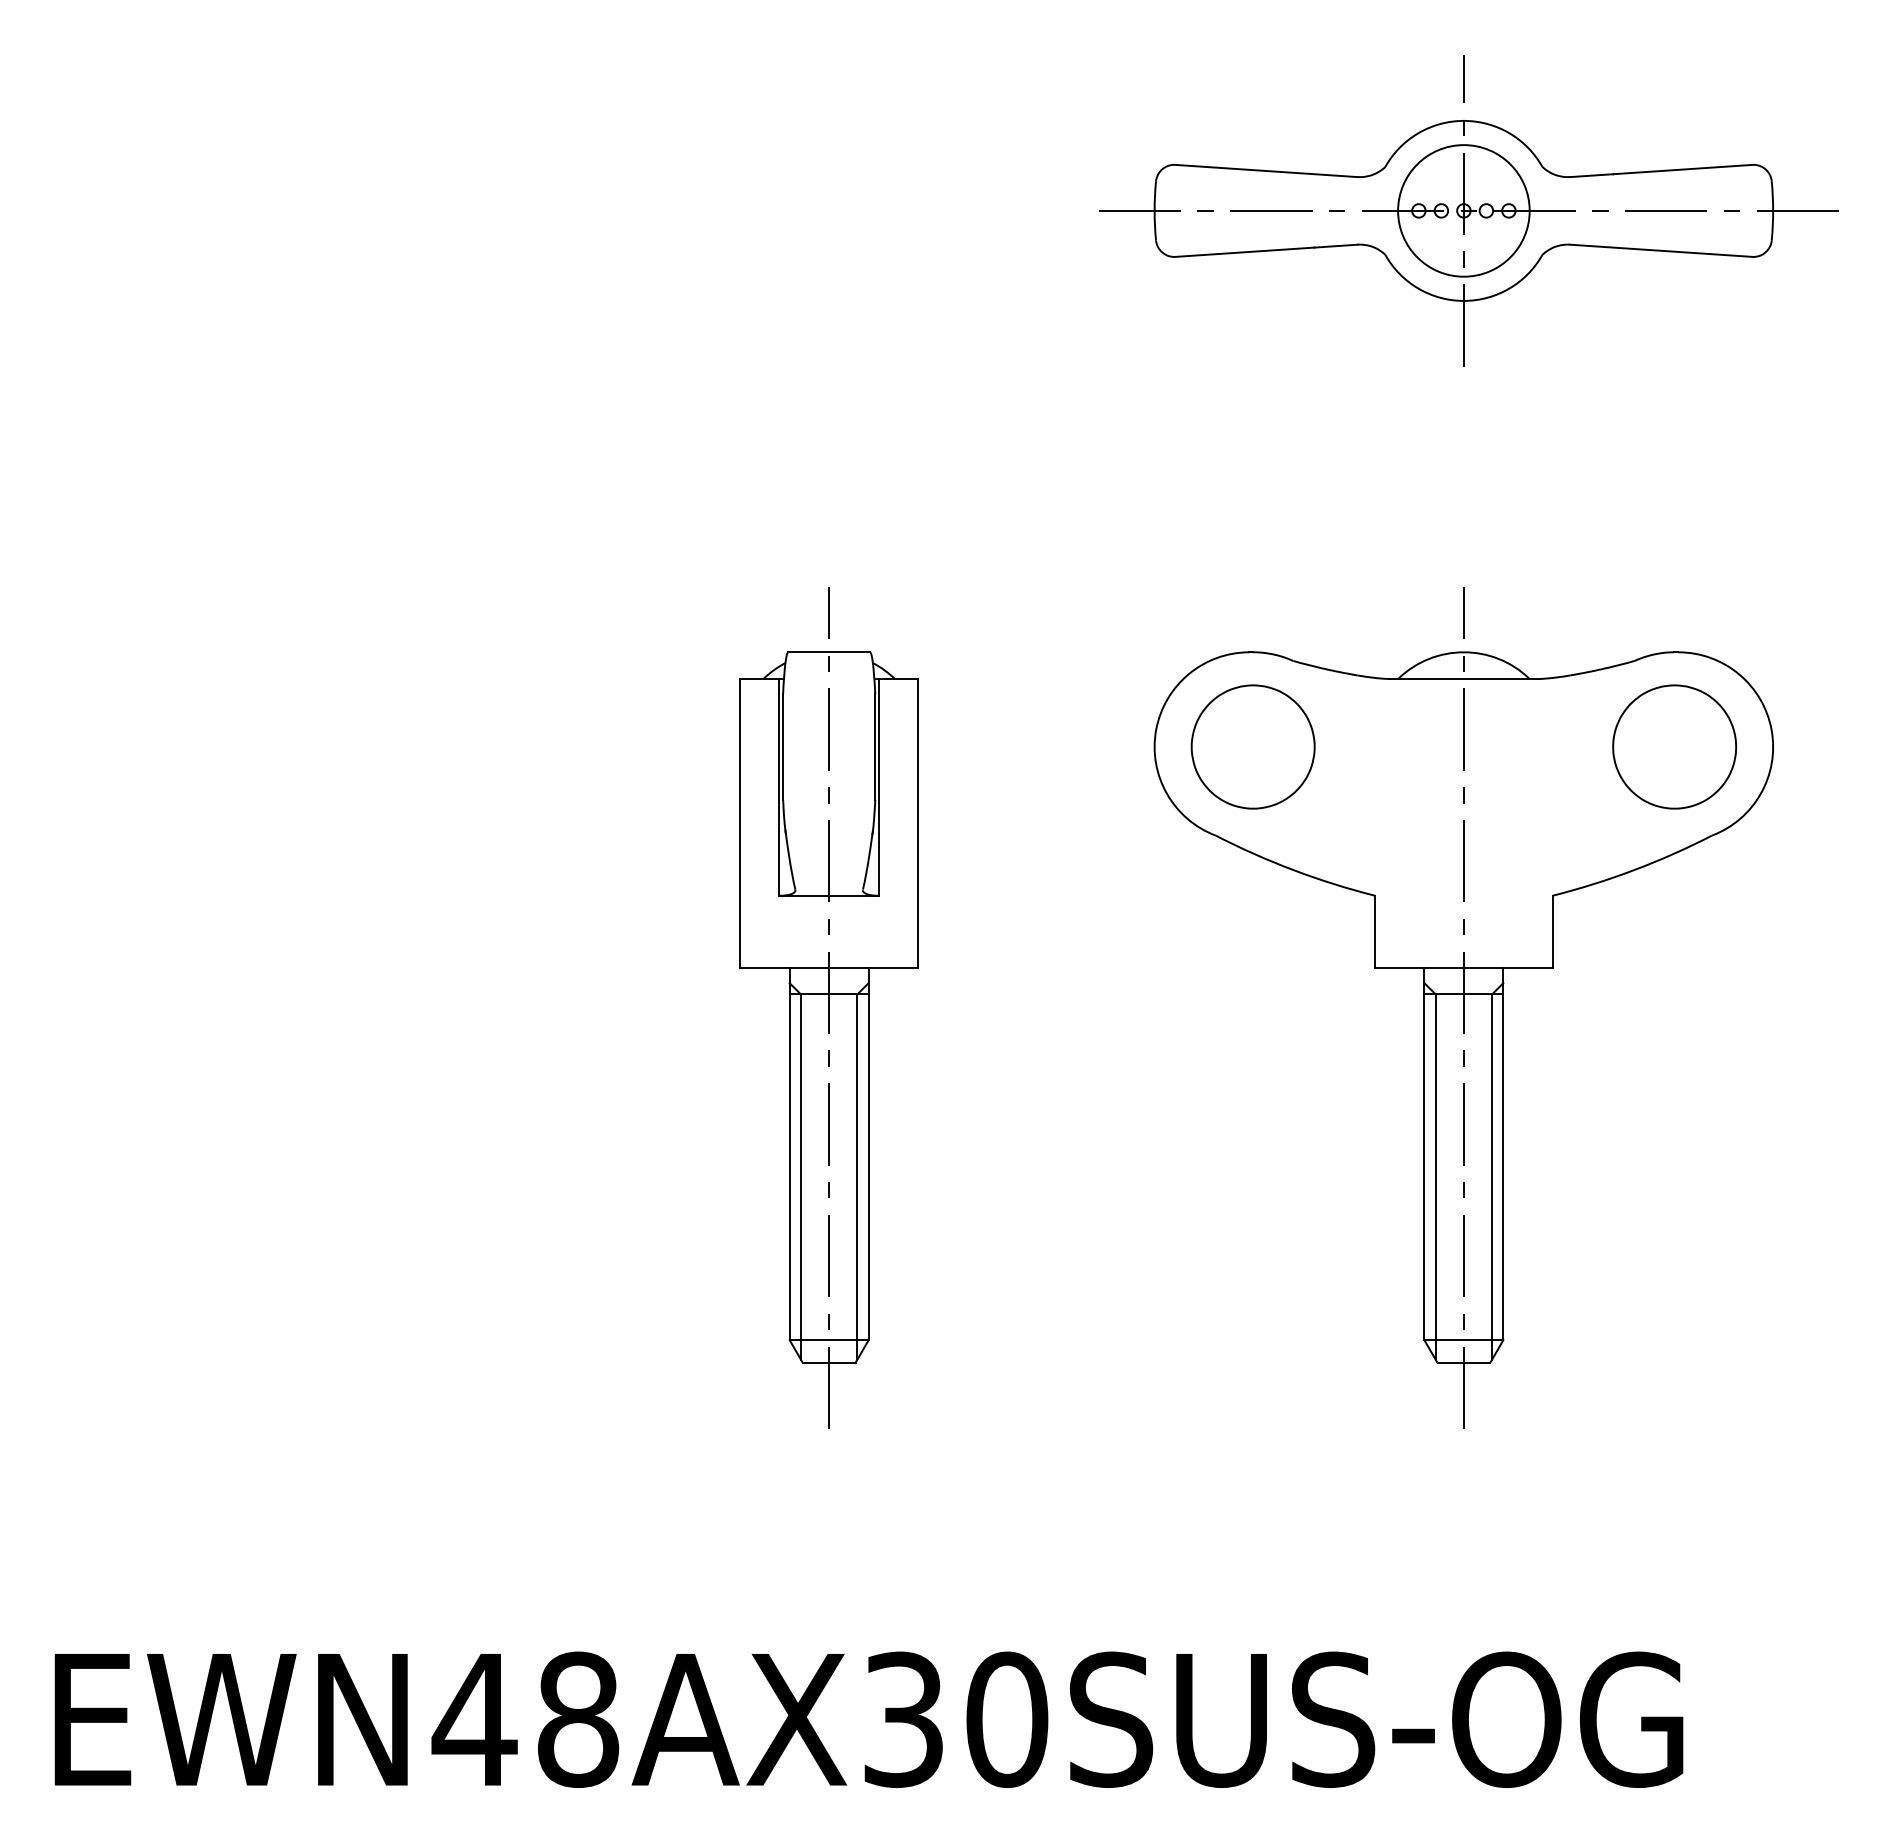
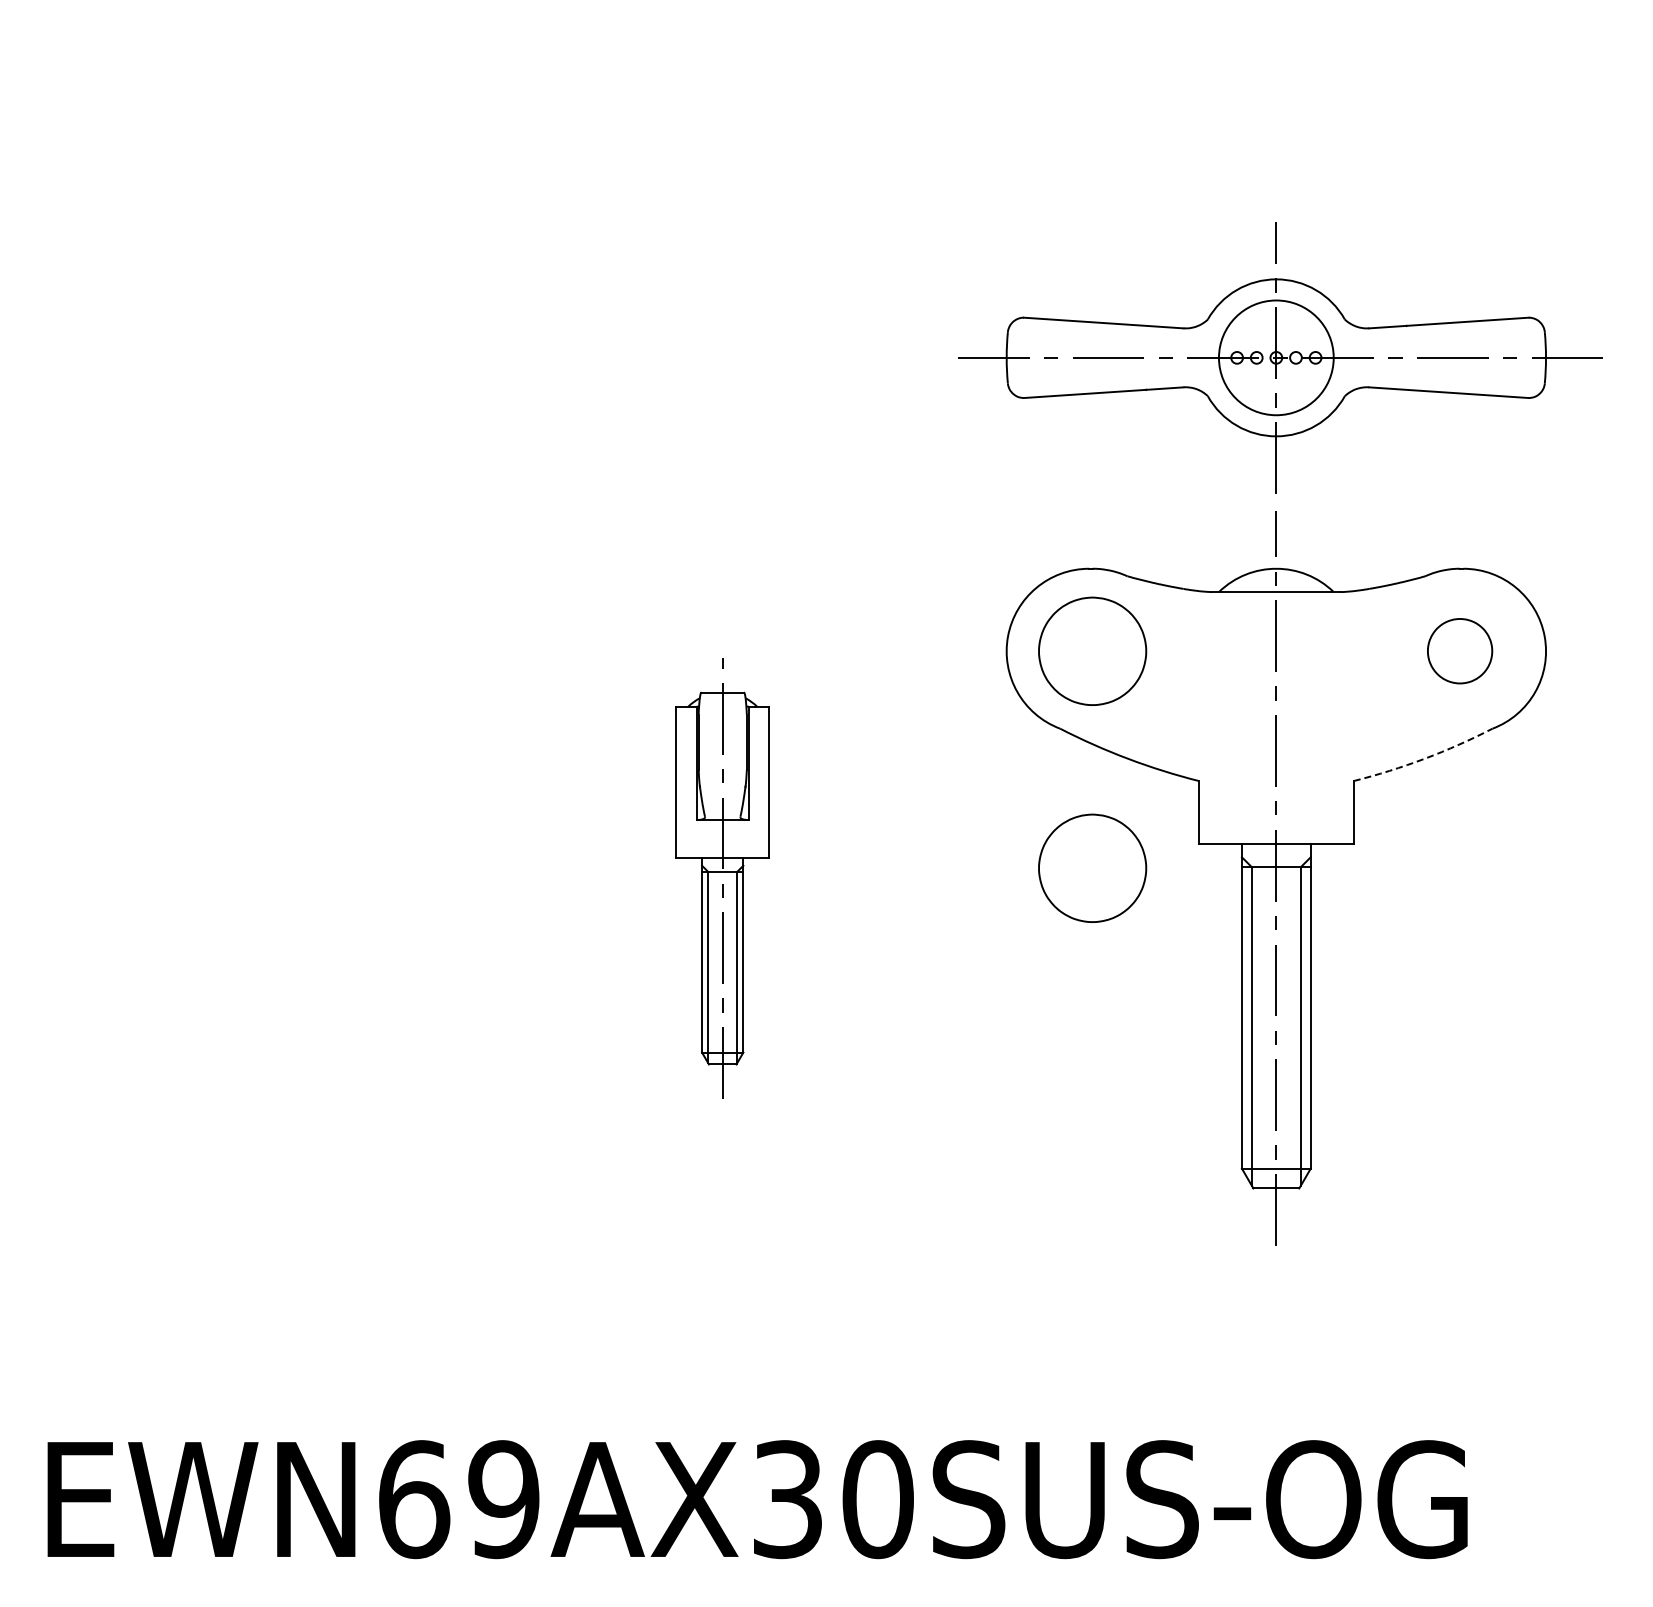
part: (1468, 210) -> (1280, 357), moved
part: (1673, 746) -> (1459, 650), size x0.6
arc: (1633, 869) -> (1424, 758), solid -> dashed
part: (1253, 994) -> (1092, 867), added
part: (828, 1007) -> (722, 878), size x0.6
text: (524, 1719) -> (457, 1499), EWN48AX30SUS-OG -> EWN69AX30SUS-OG

